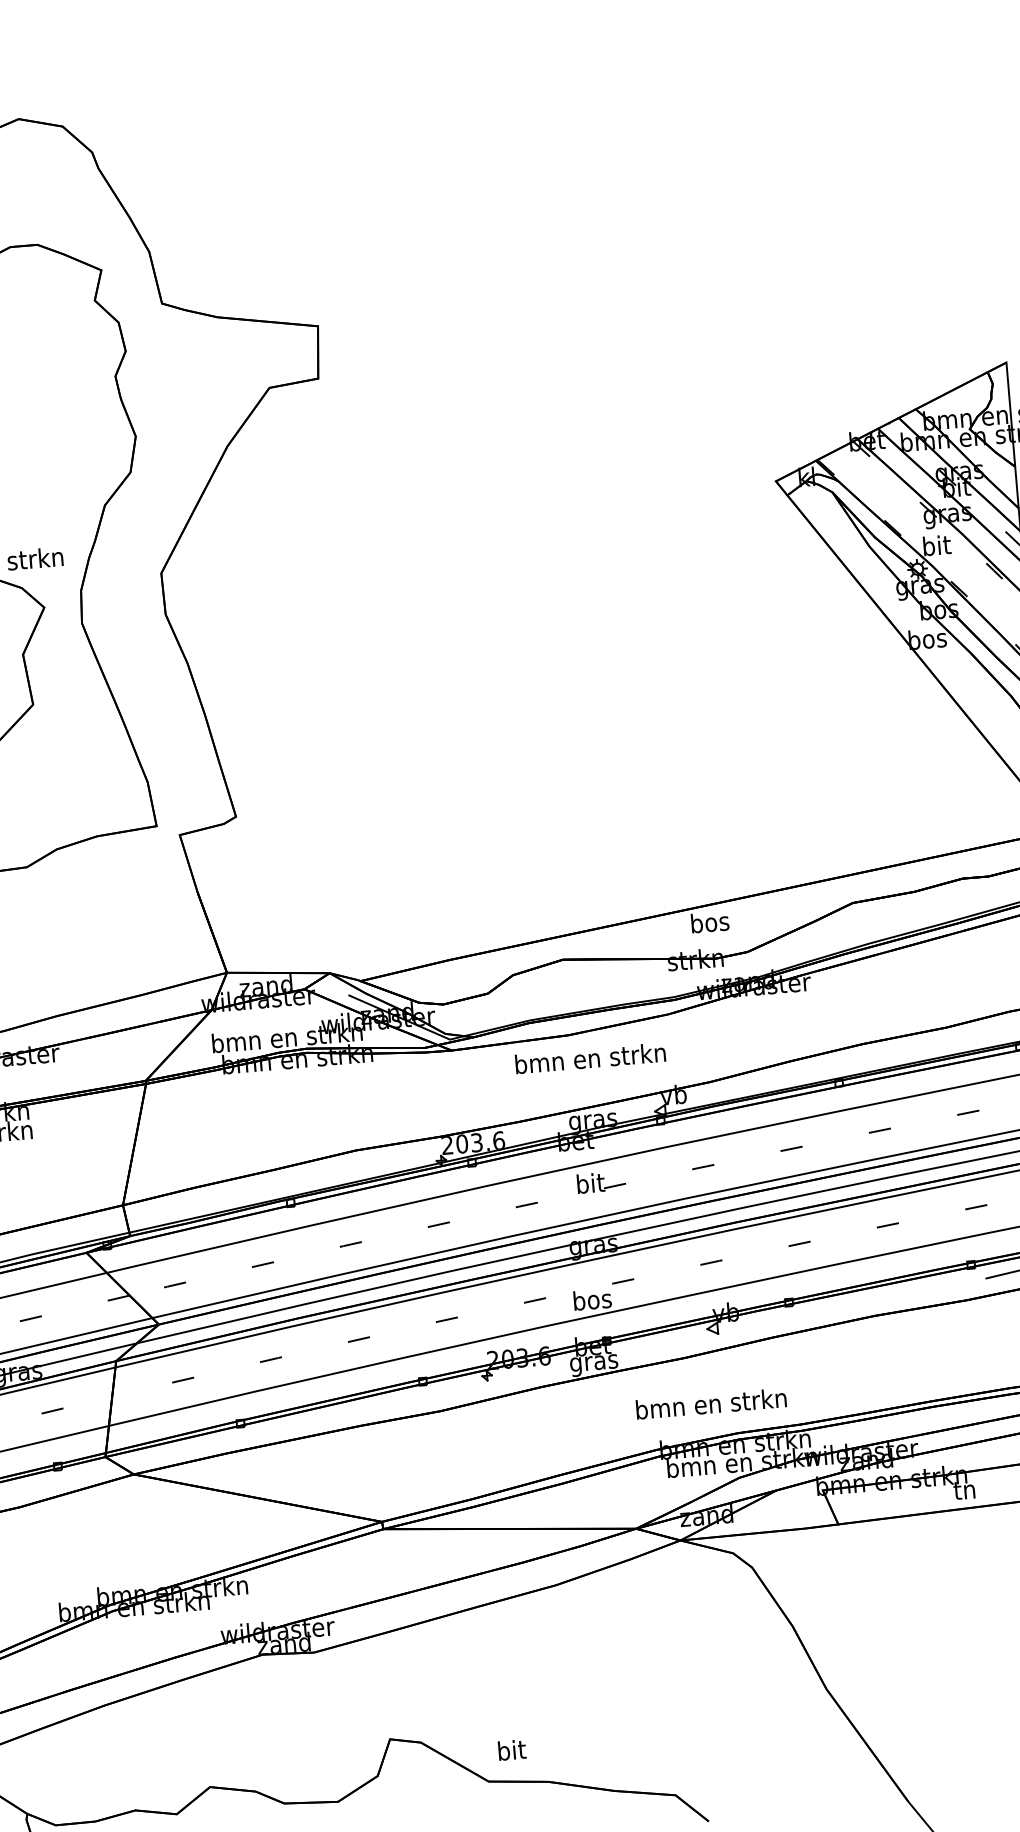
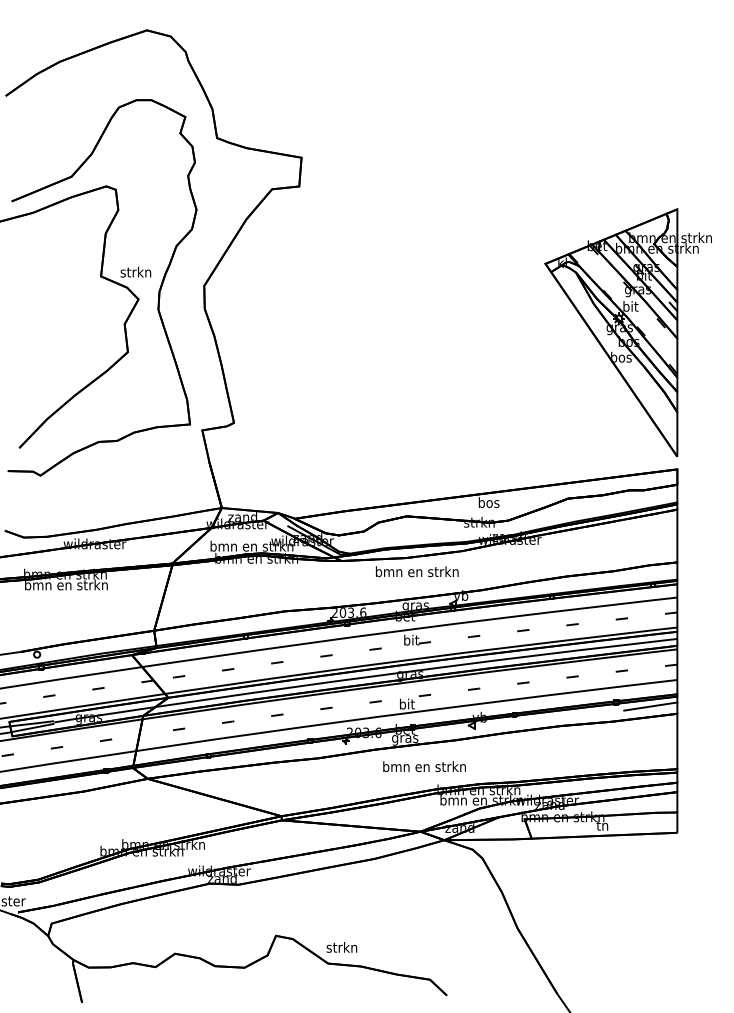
text: (592, 1298) -> (407, 703), bos -> bit
text: (711, 1403) -> (424, 766), moved
text: (510, 1750) -> (341, 947), bit -> strkn

